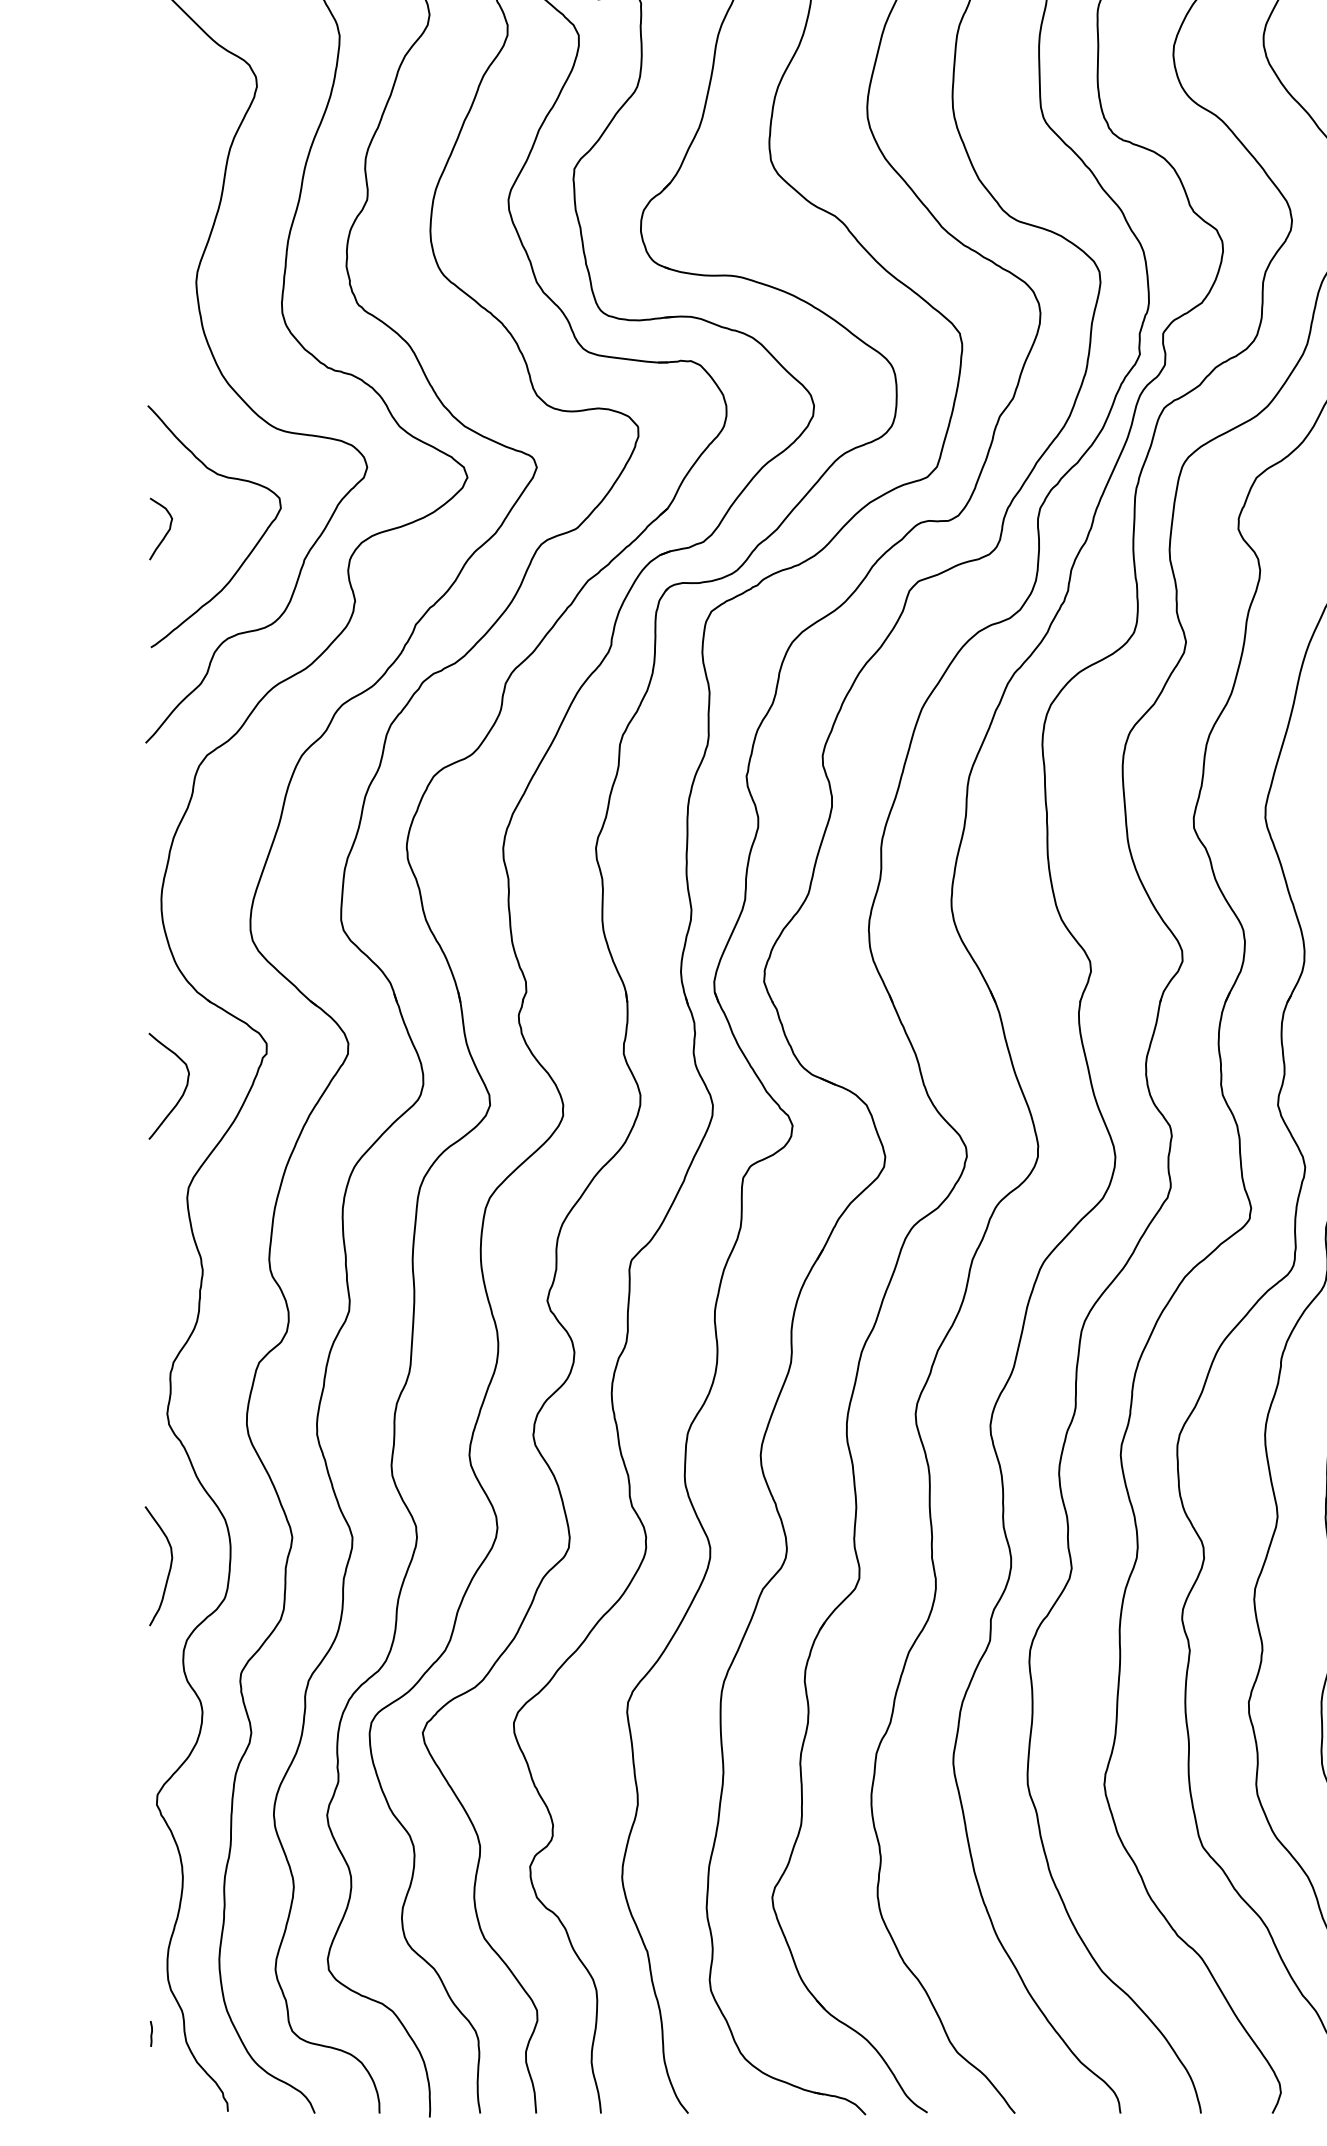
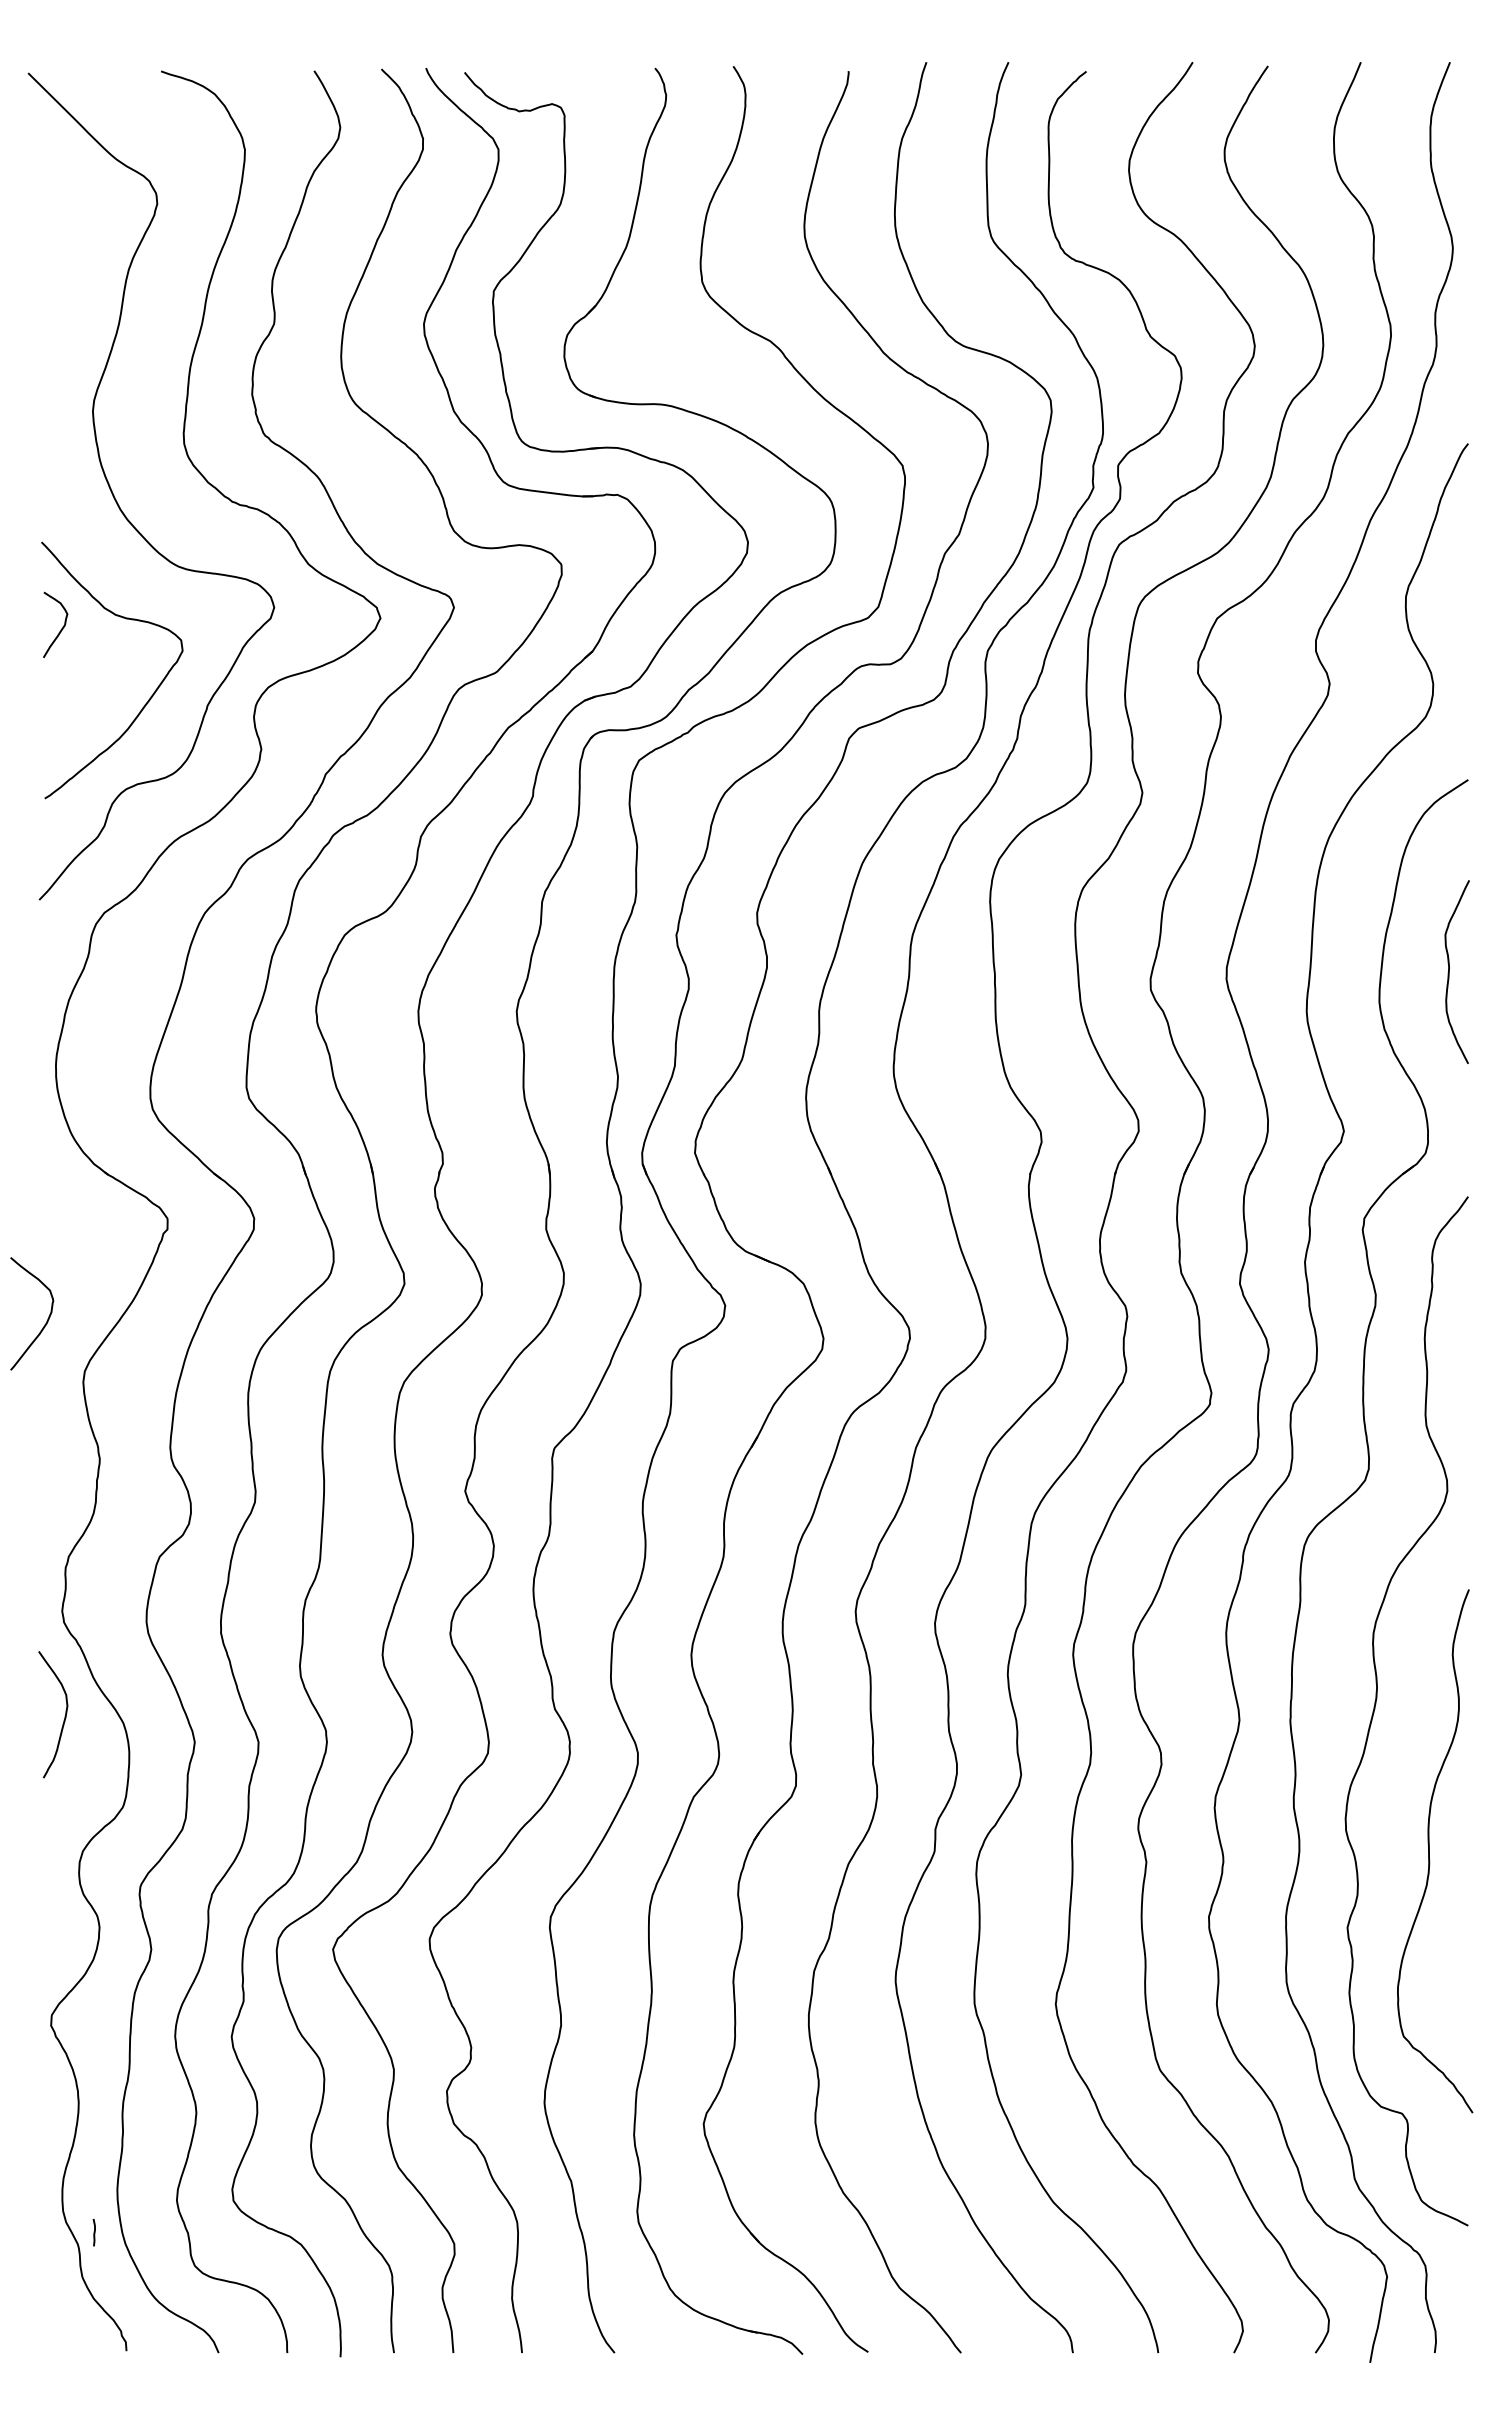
curve: (165, 533) -> (60, 629), moved
curve: (183, 1090) -> (47, 1318), moved
curve: (169, 1567) -> (64, 1716), moved
line: (150, 2033) -> (93, 2232), moved

